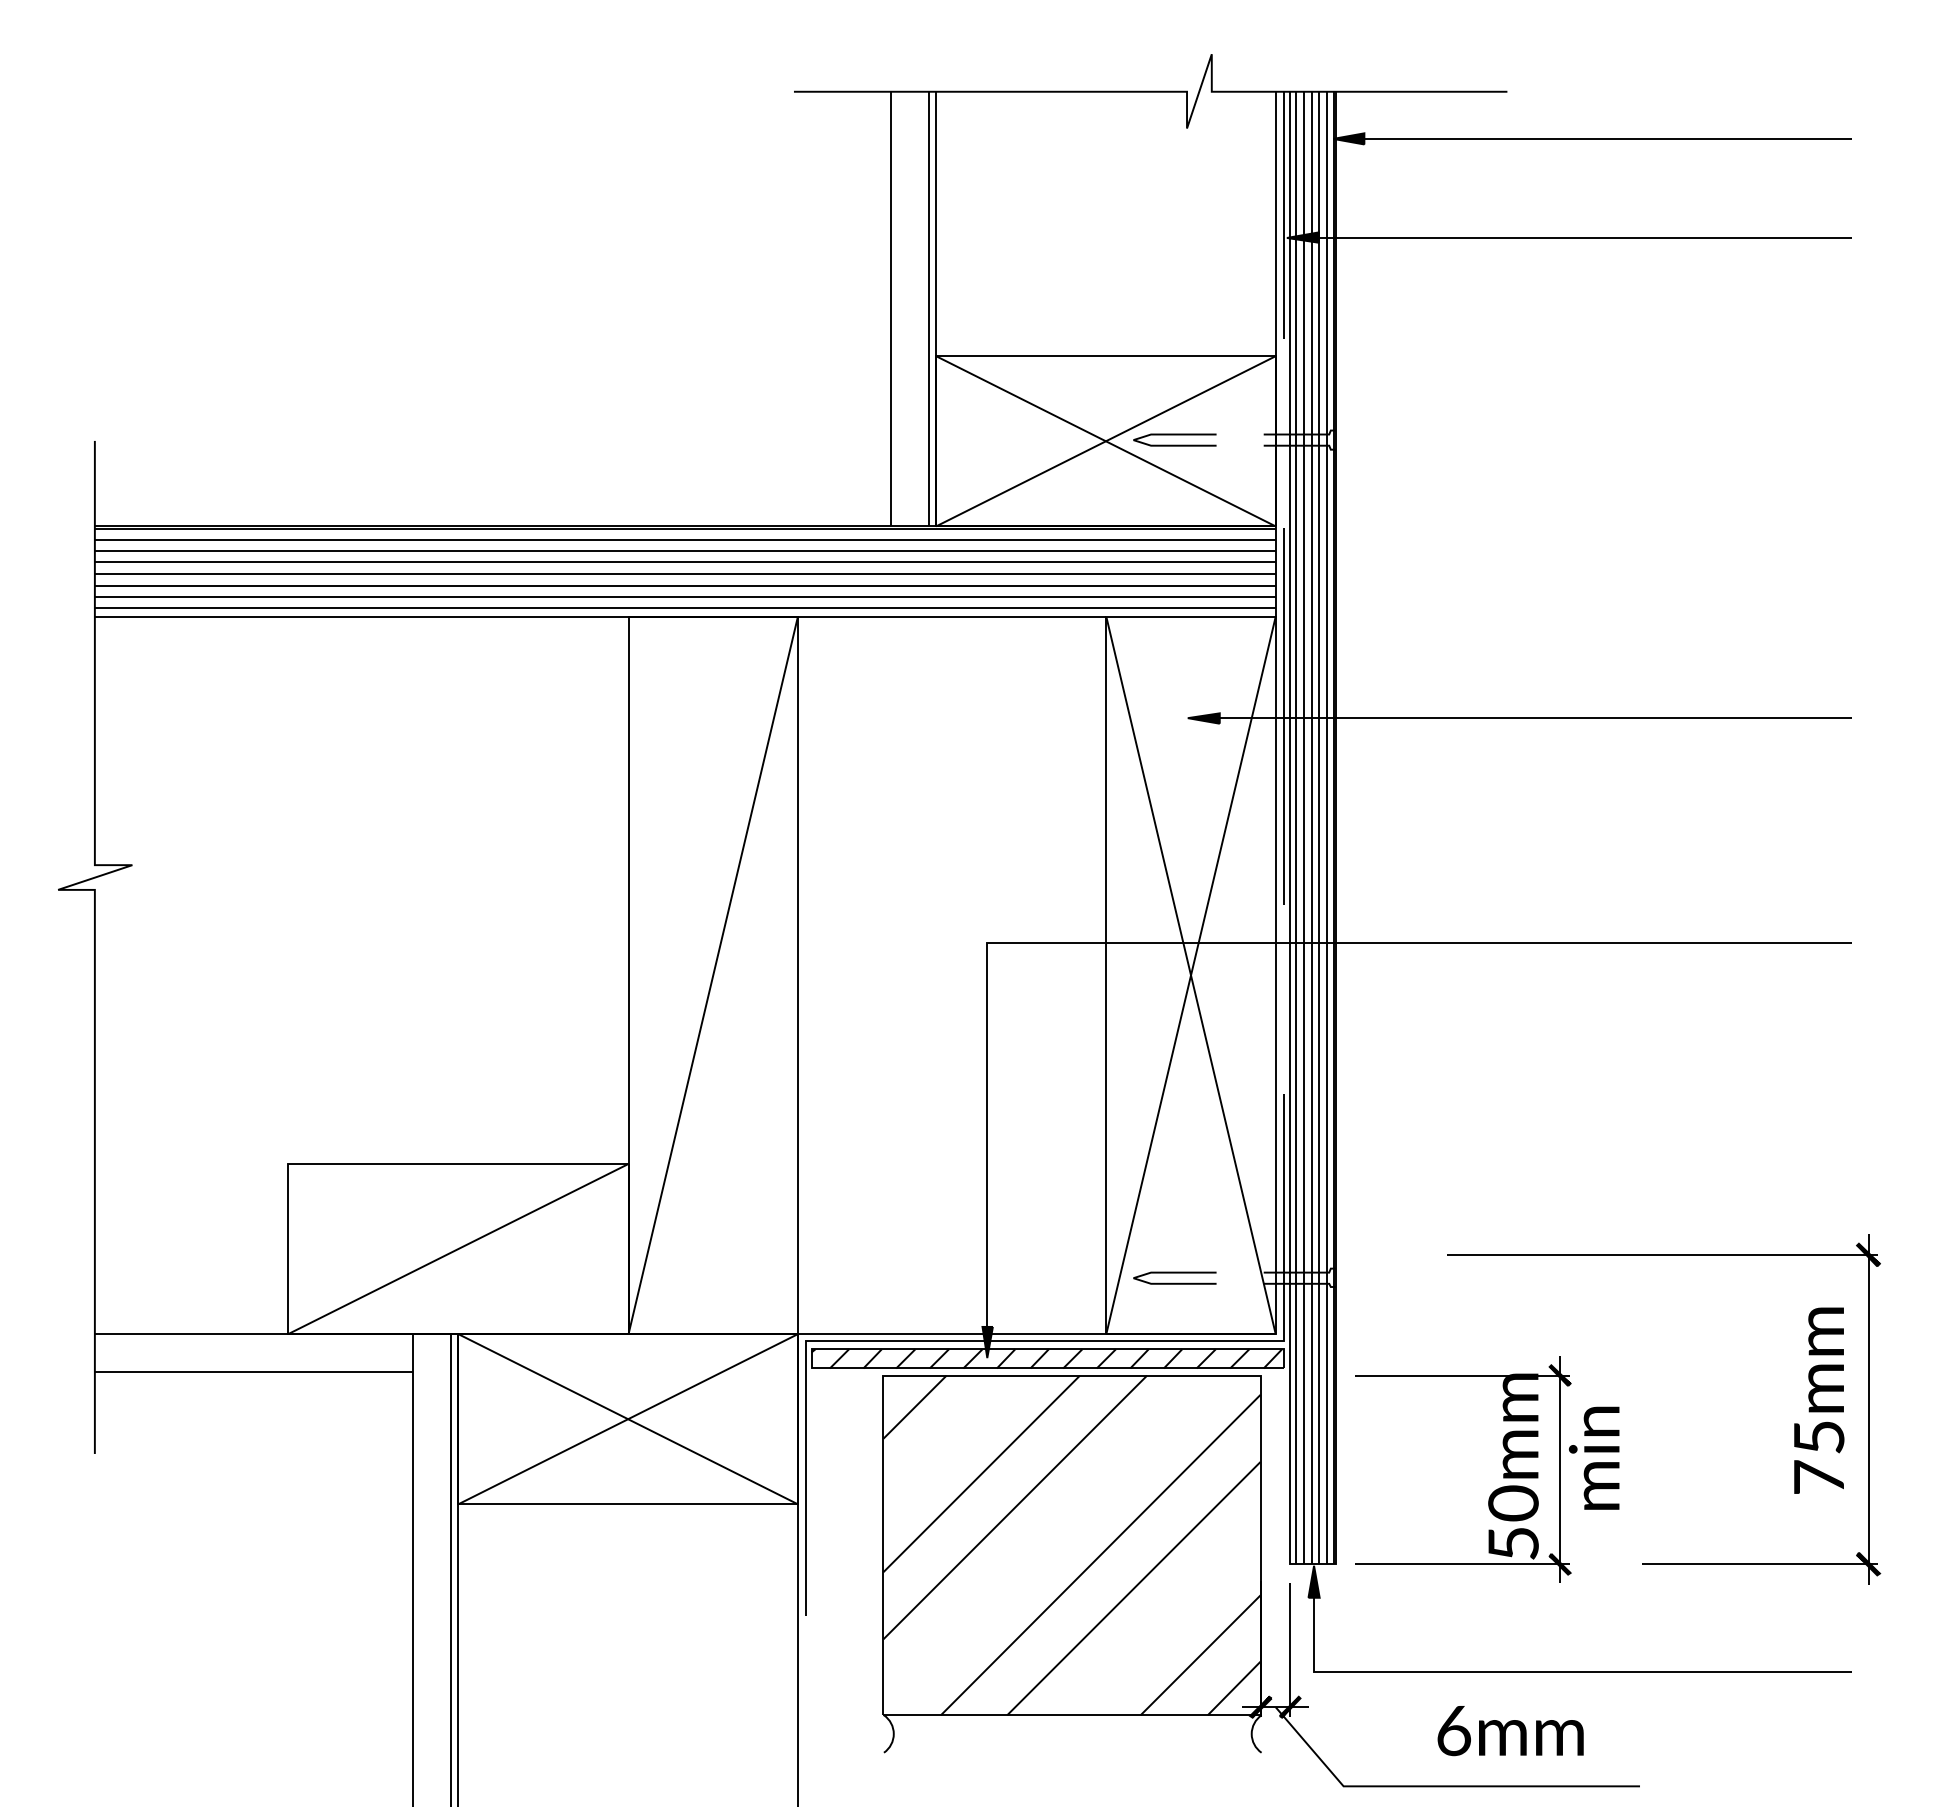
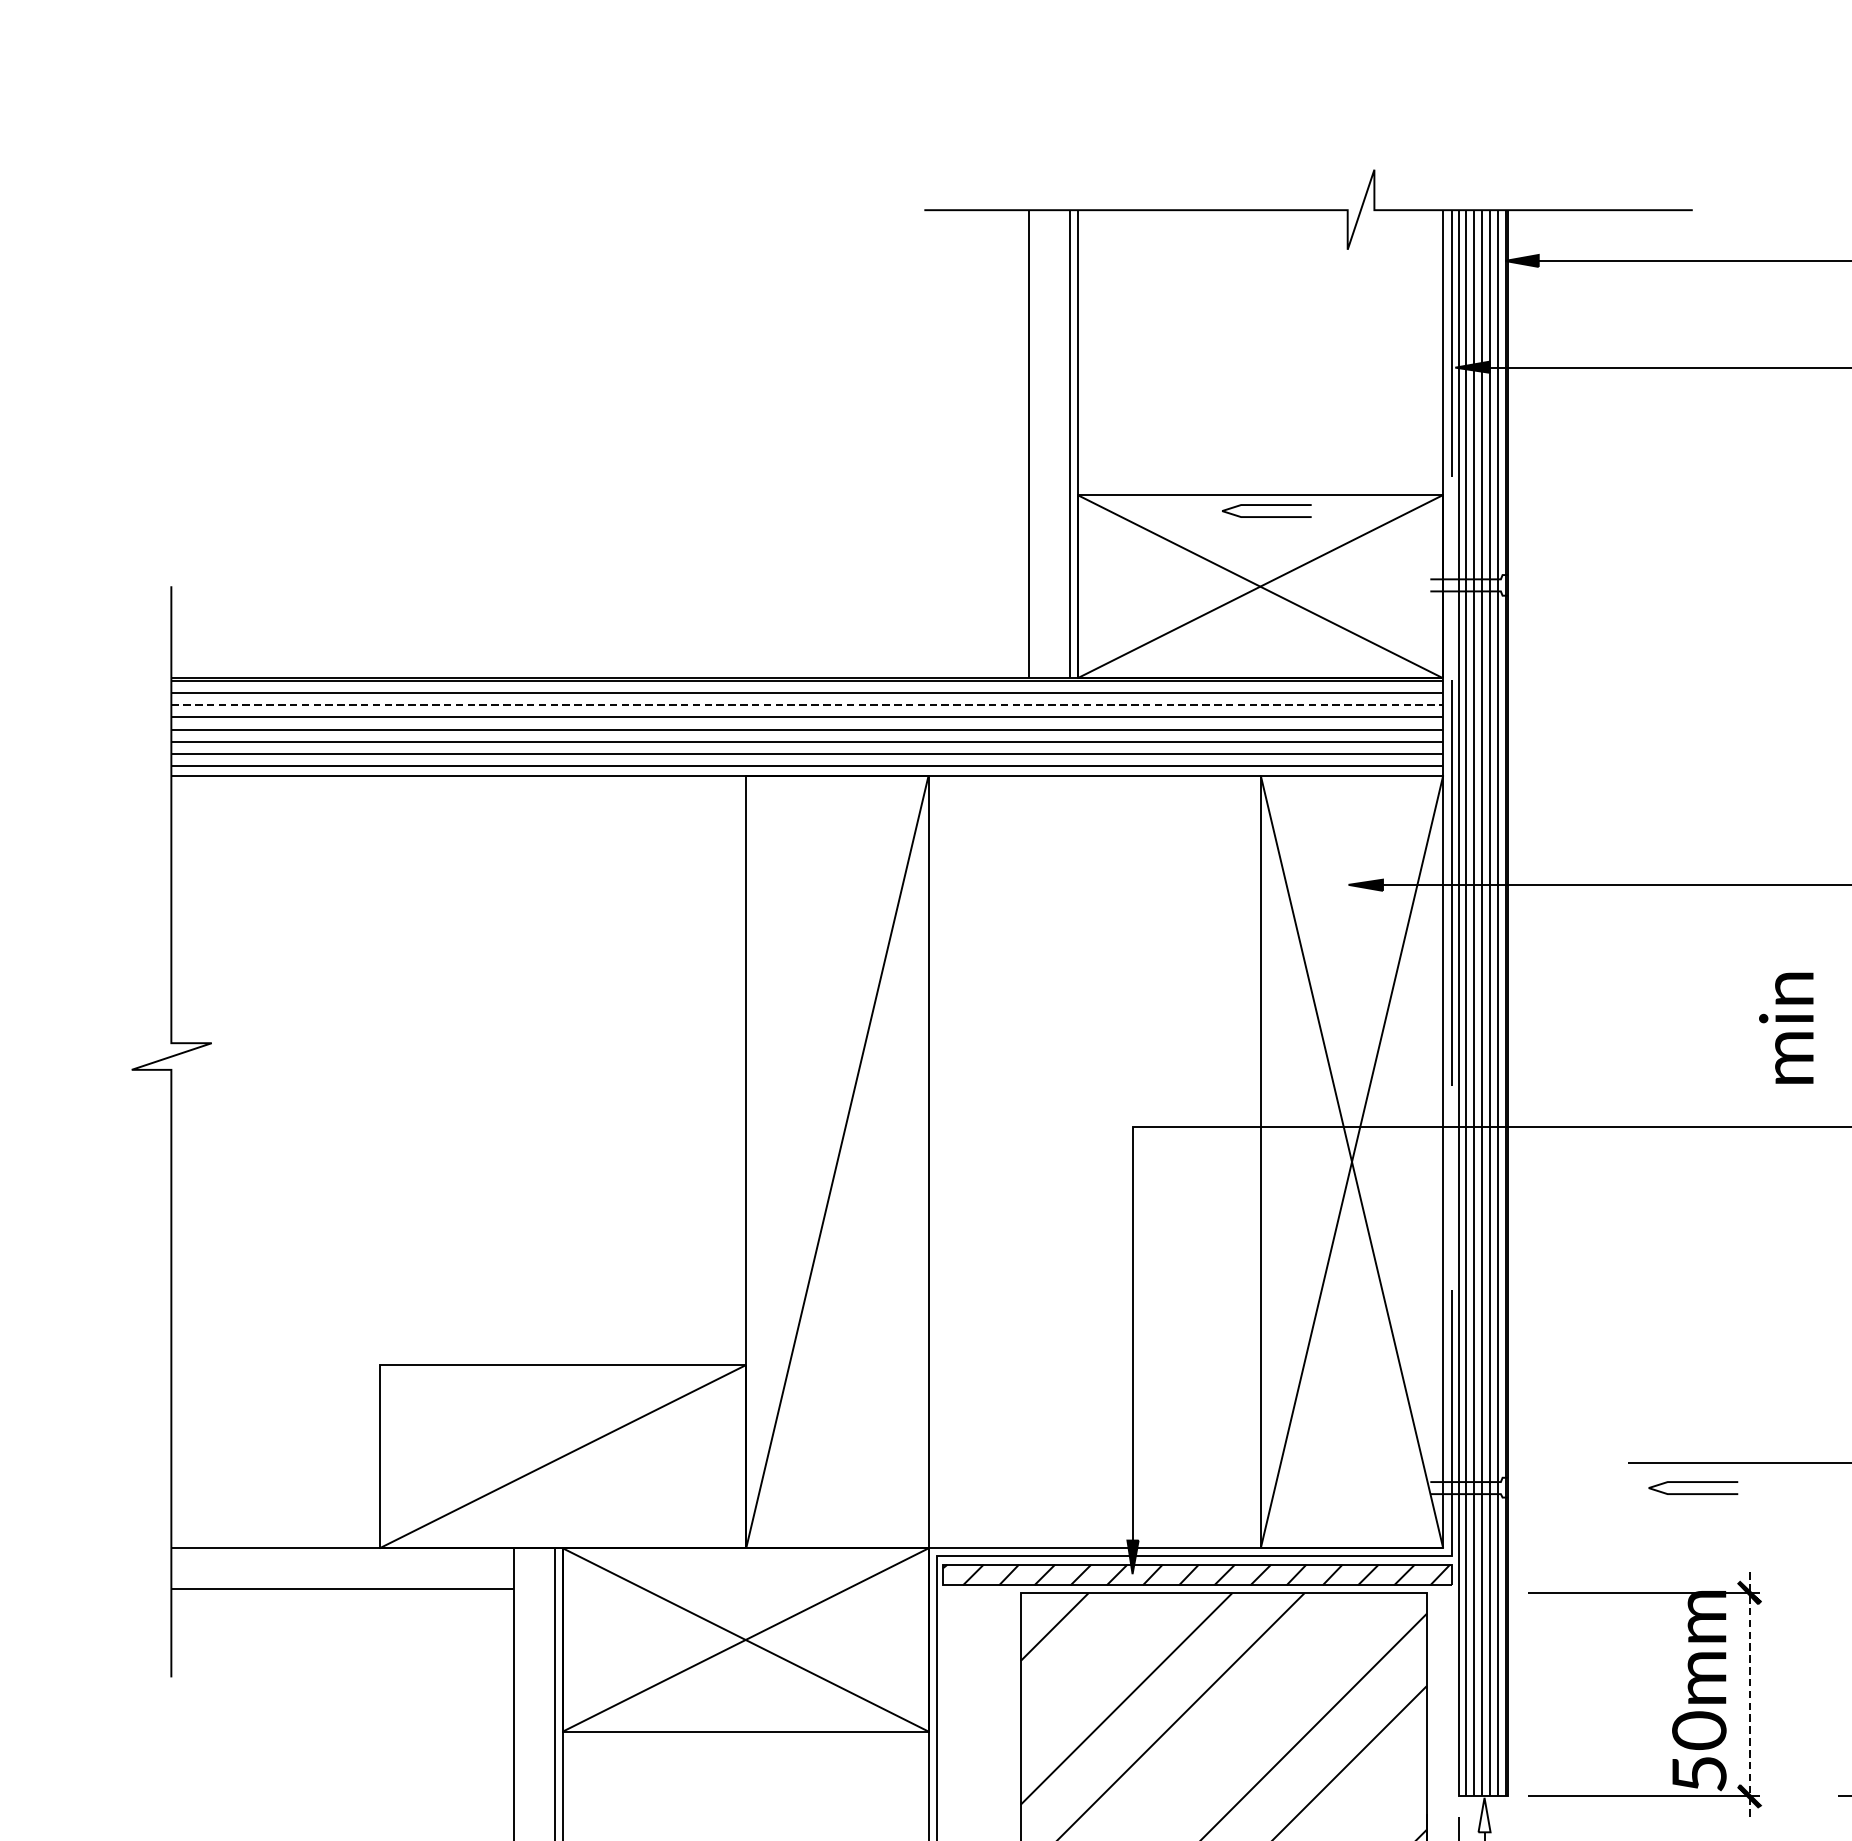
line: (1174, 435) -> (1266, 506), moved
line: (685, 551) -> (807, 705), solid -> dashed
line: (1174, 1273) -> (1692, 1483), moved
text: (1593, 1457) -> (1785, 1027), moved
line: (1560, 1469) -> (1749, 1694), solid -> dashed
fill: (1313, 1581) -> (1483, 1814), removed

